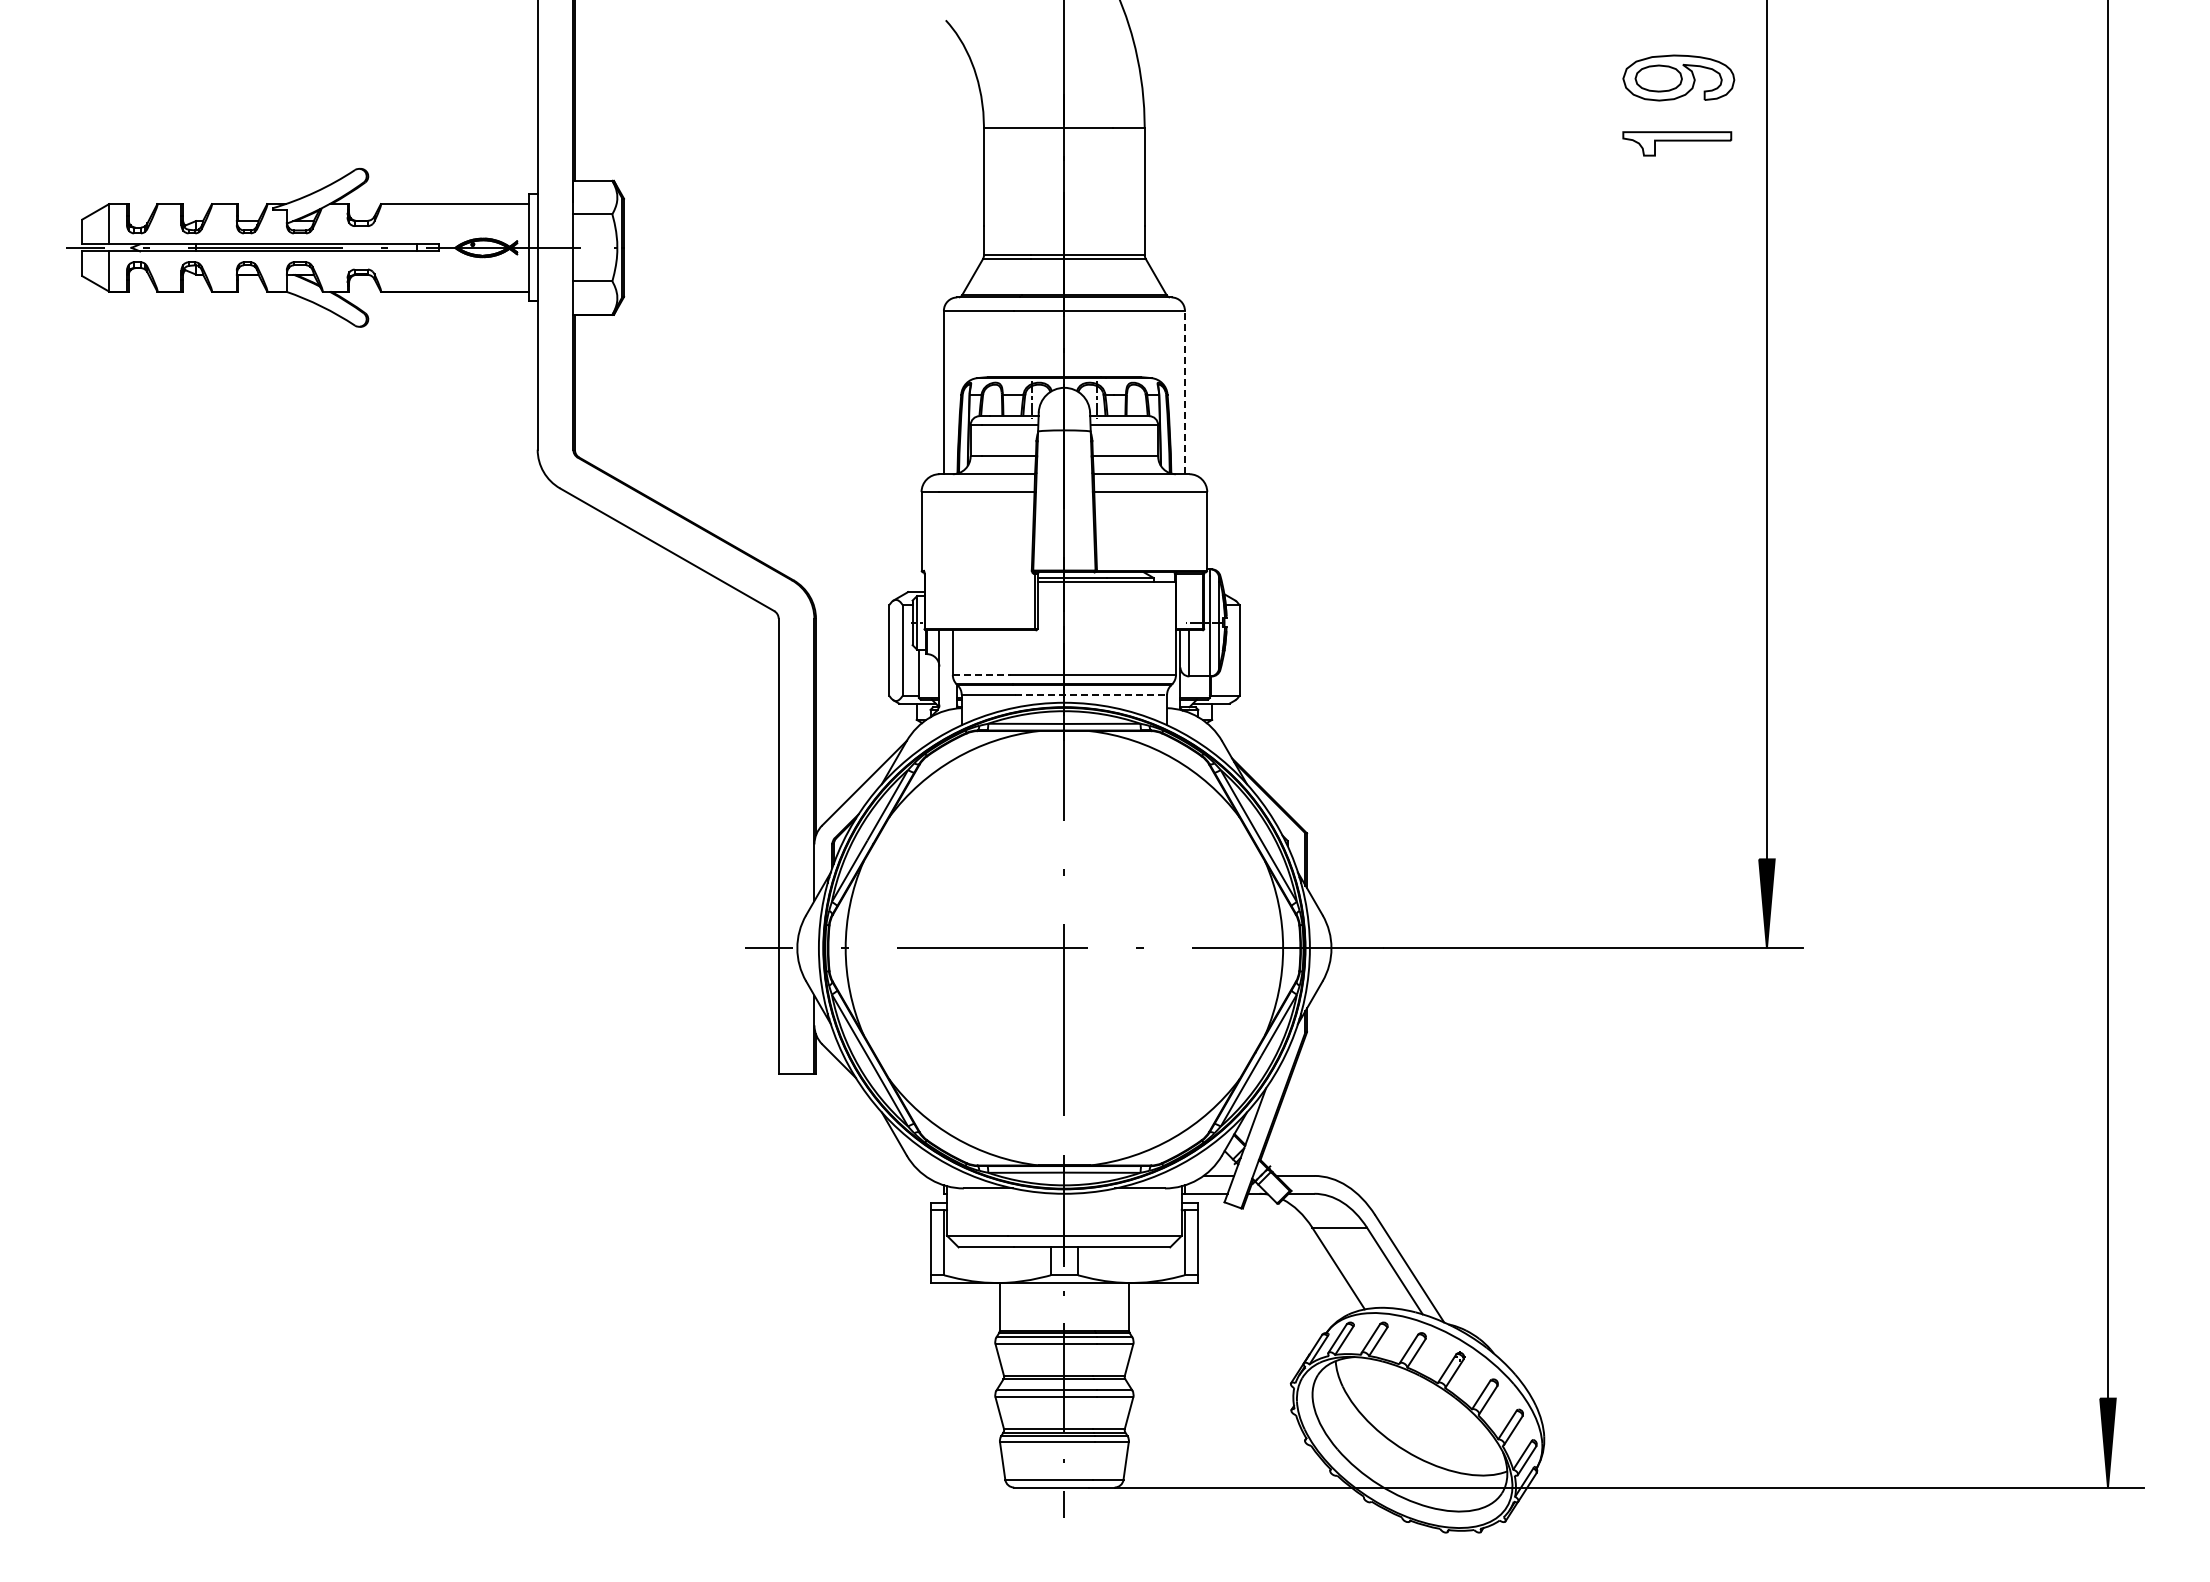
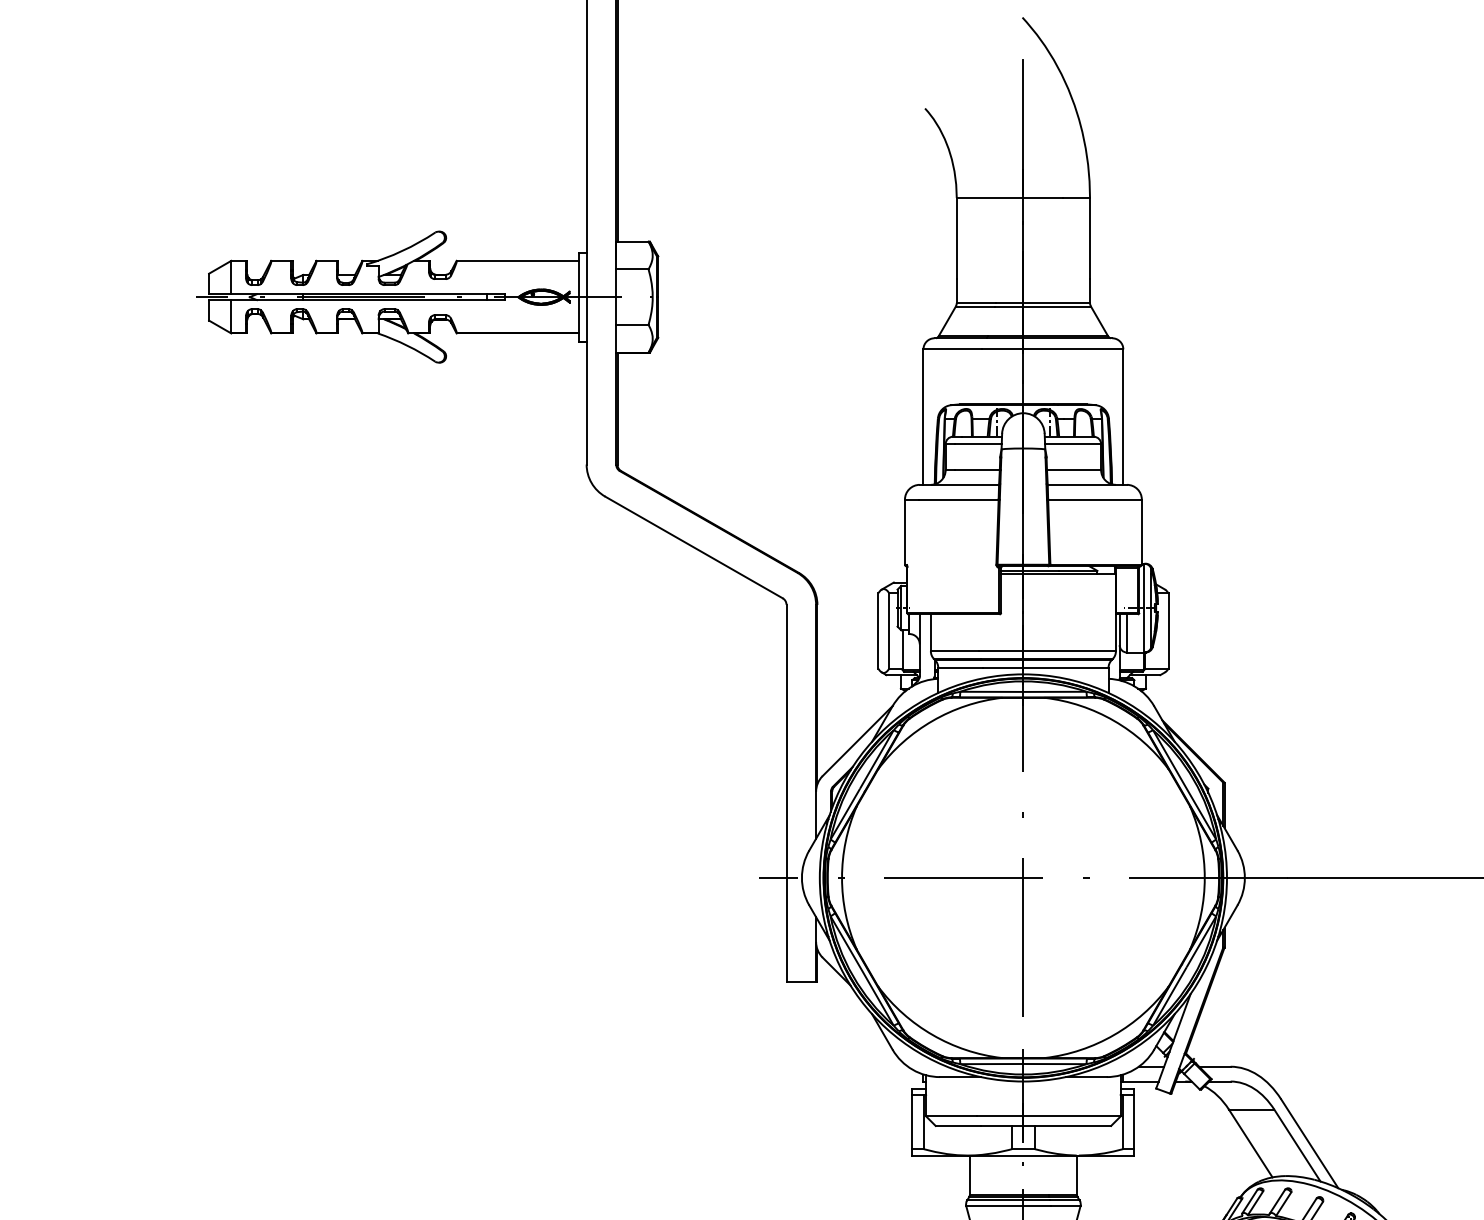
line: (1184, 392) -> (1122, 417), dashed -> solid
line: (982, 674) -> (955, 650), dashed -> solid
line: (1091, 694) -> (1045, 667), dashed -> solid

